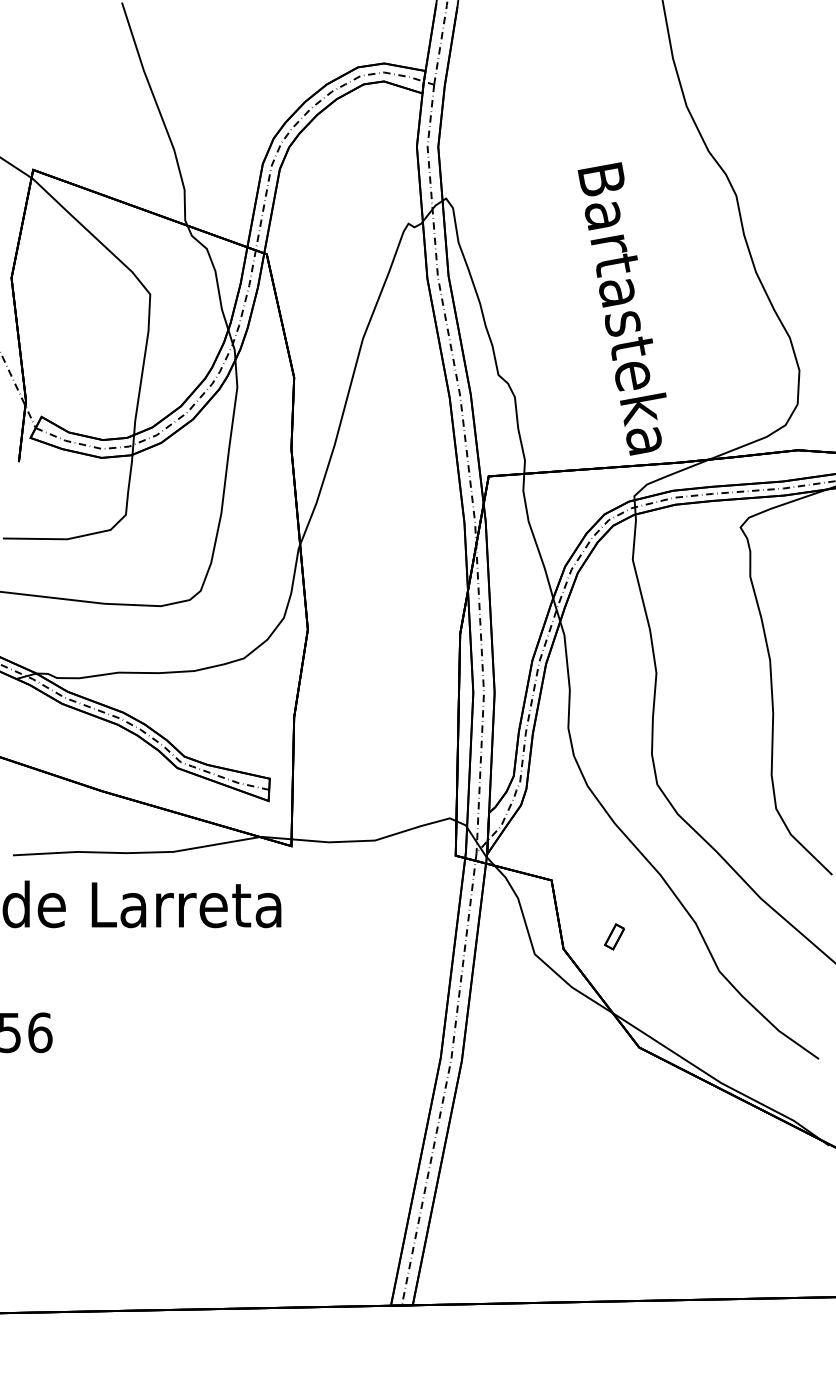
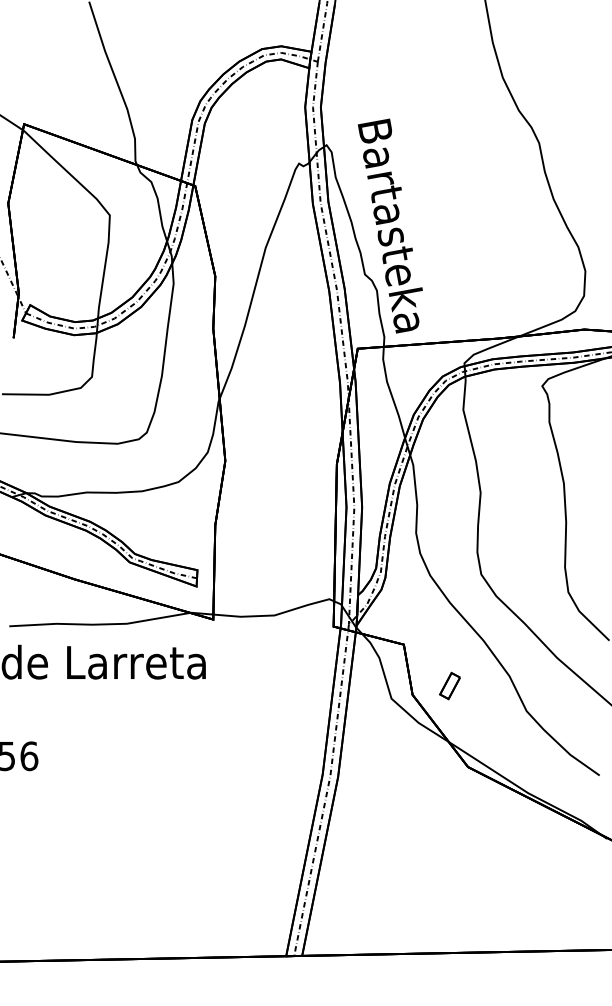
text: (621, 308) -> (389, 225), moved
part: (614, 936) -> (449, 685), size x1.43

